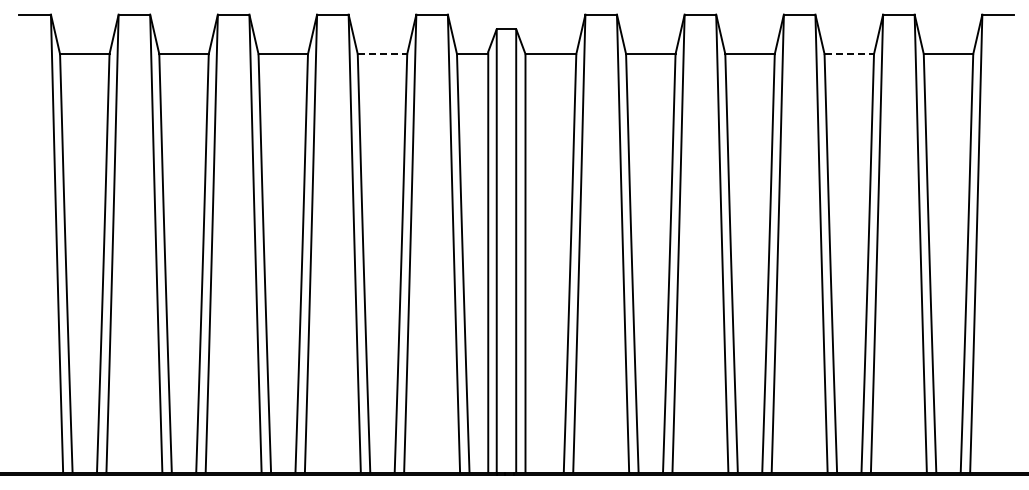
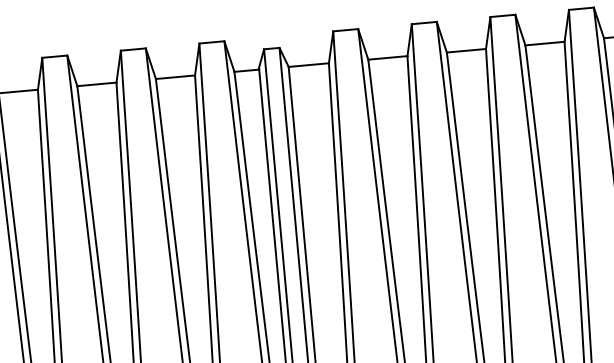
line: (382, 54) -> (175, 77), dashed -> solid
line: (849, 54) -> (545, 43), dashed -> solid

